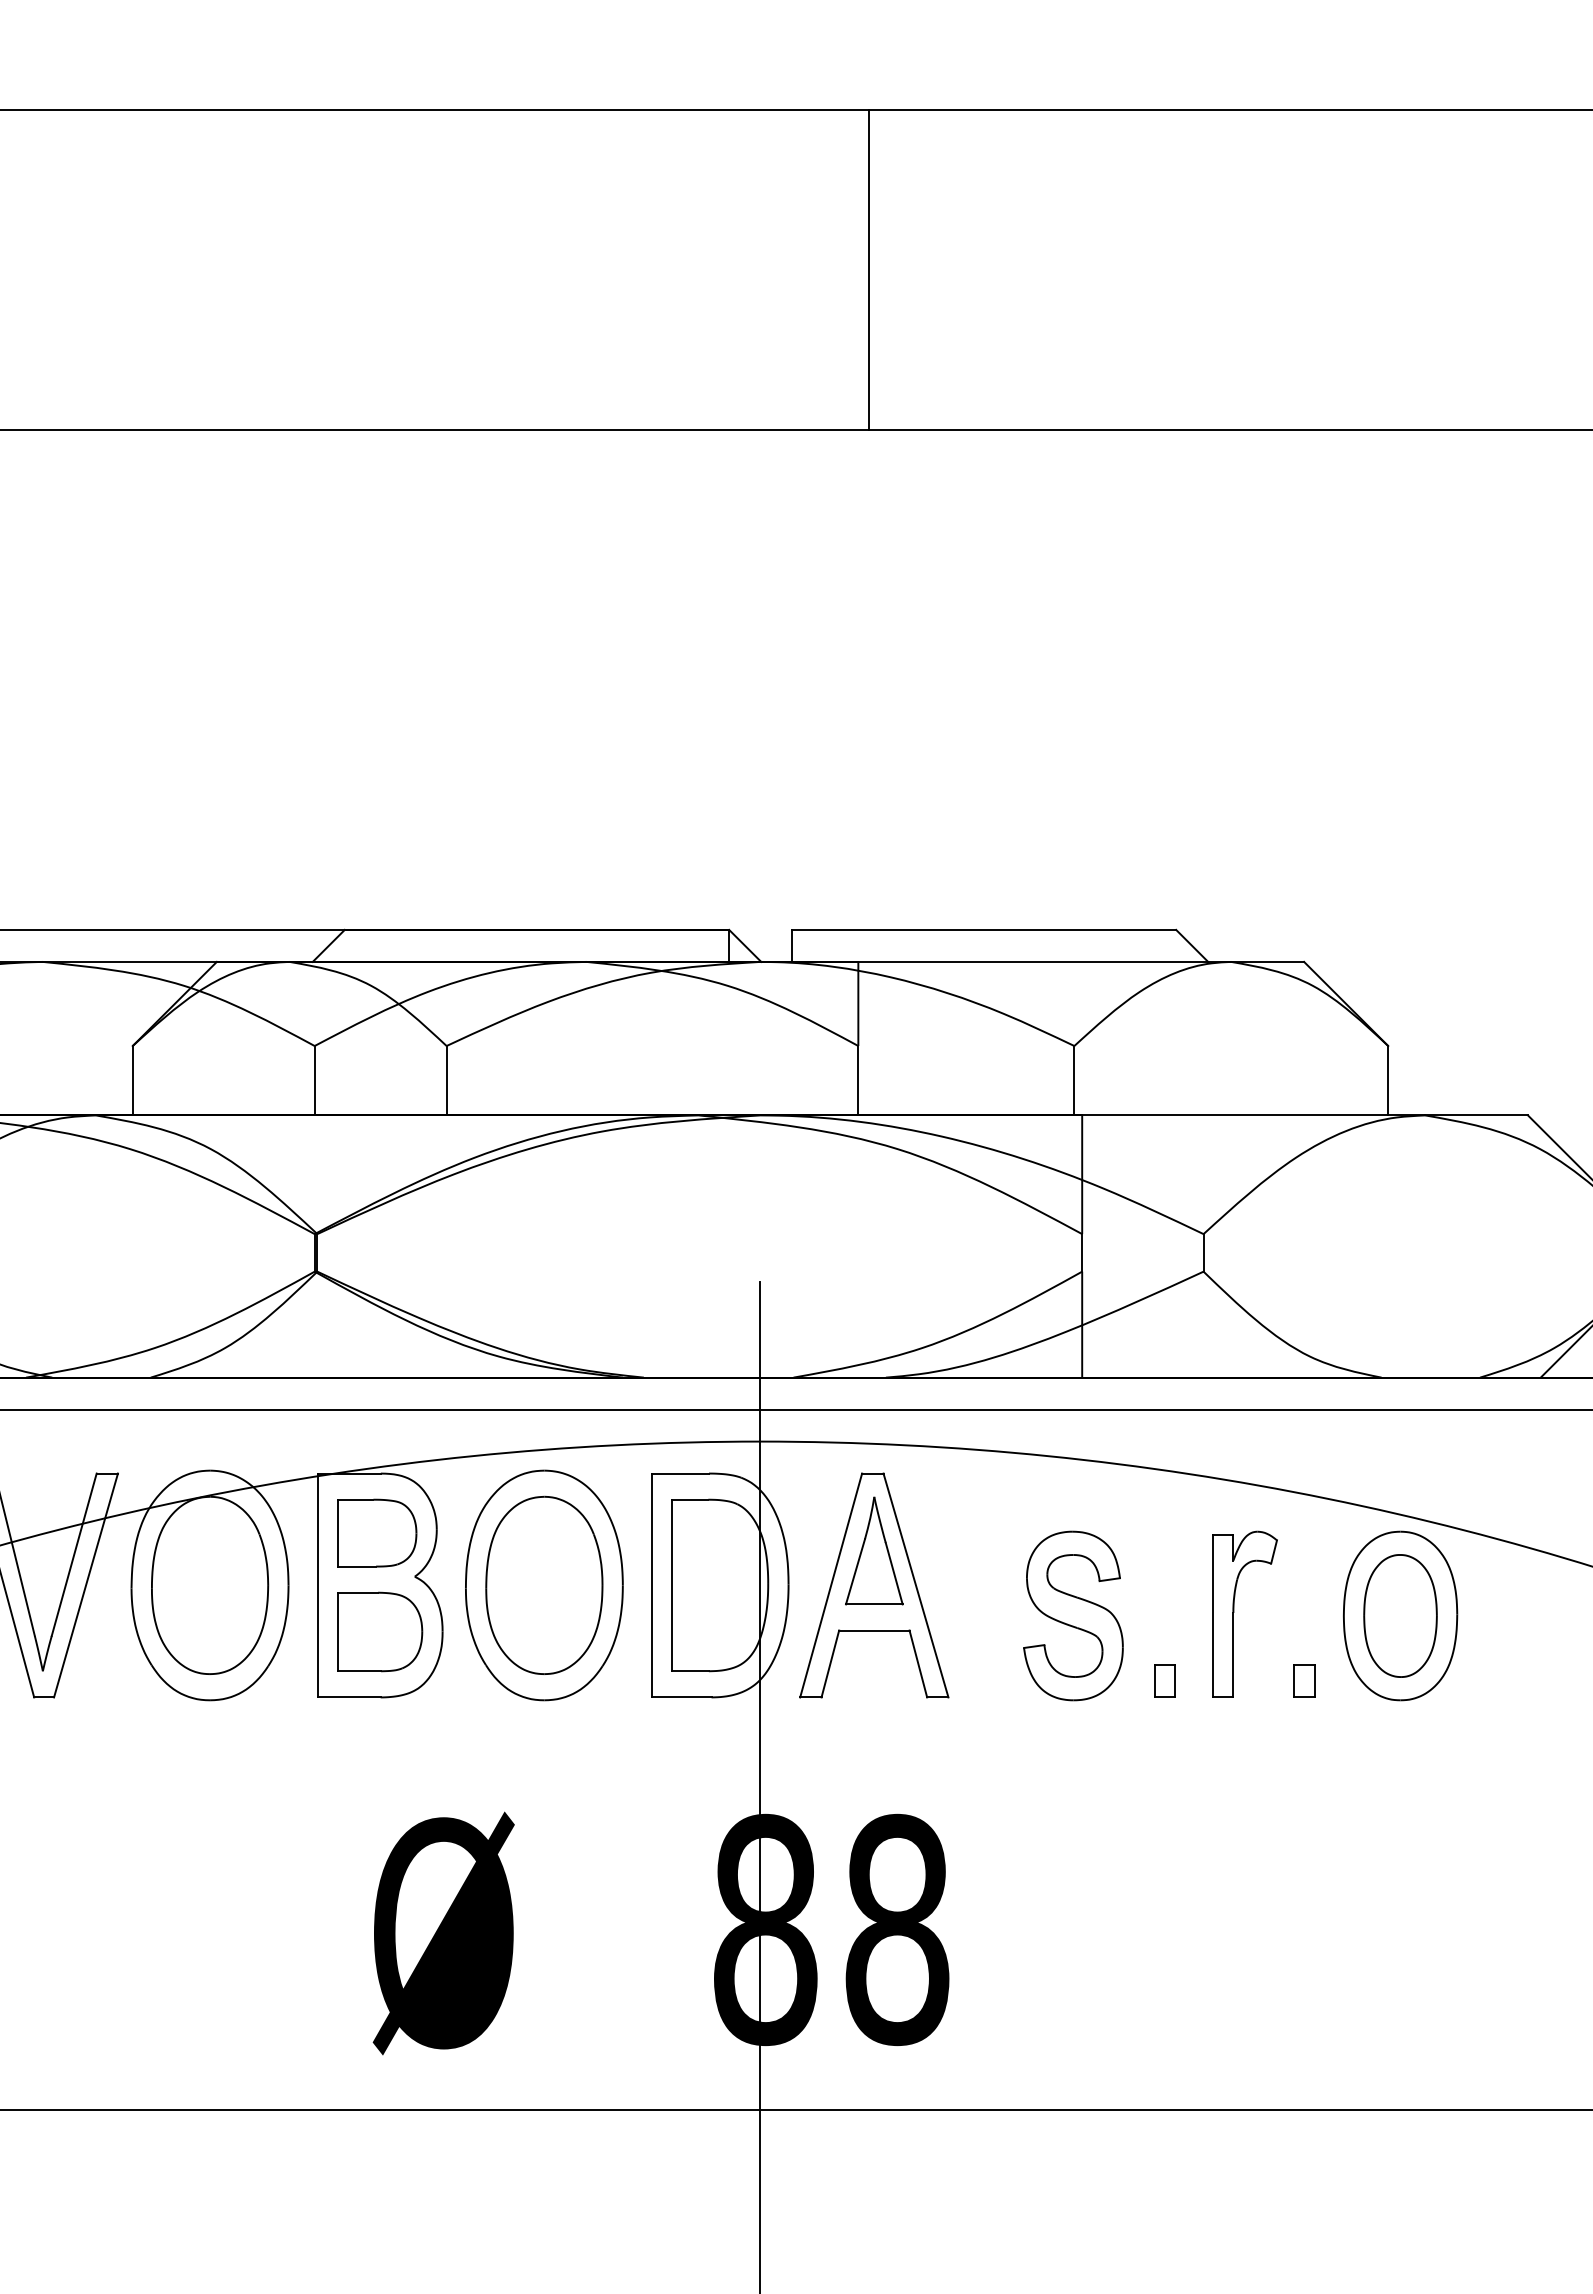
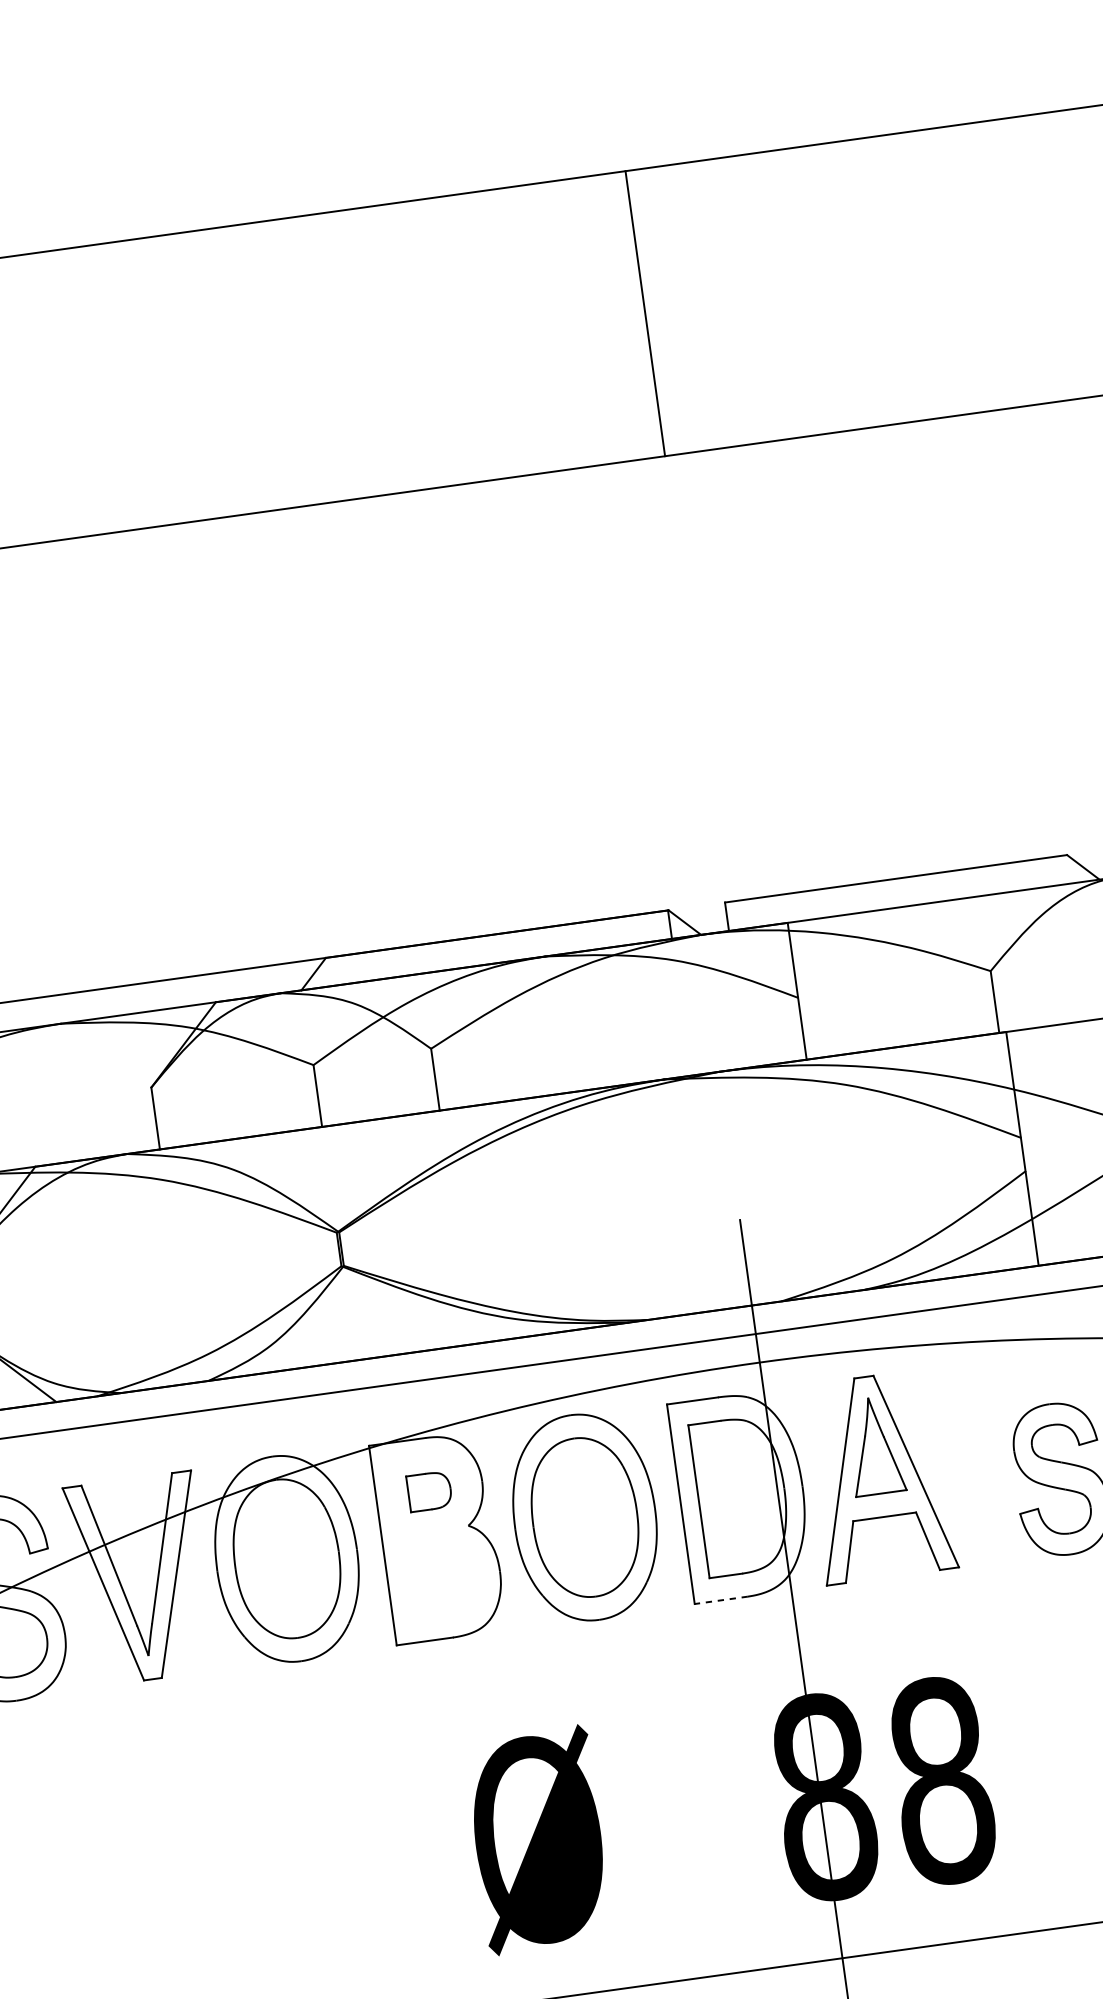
line: (868, 269) -> (645, 313), moved
part: (377, 1532) -> (429, 1490), size x0.6
part: (380, 1631) -> (444, 1578), removed
line: (681, 1697) -> (721, 1600), solid -> dashed

